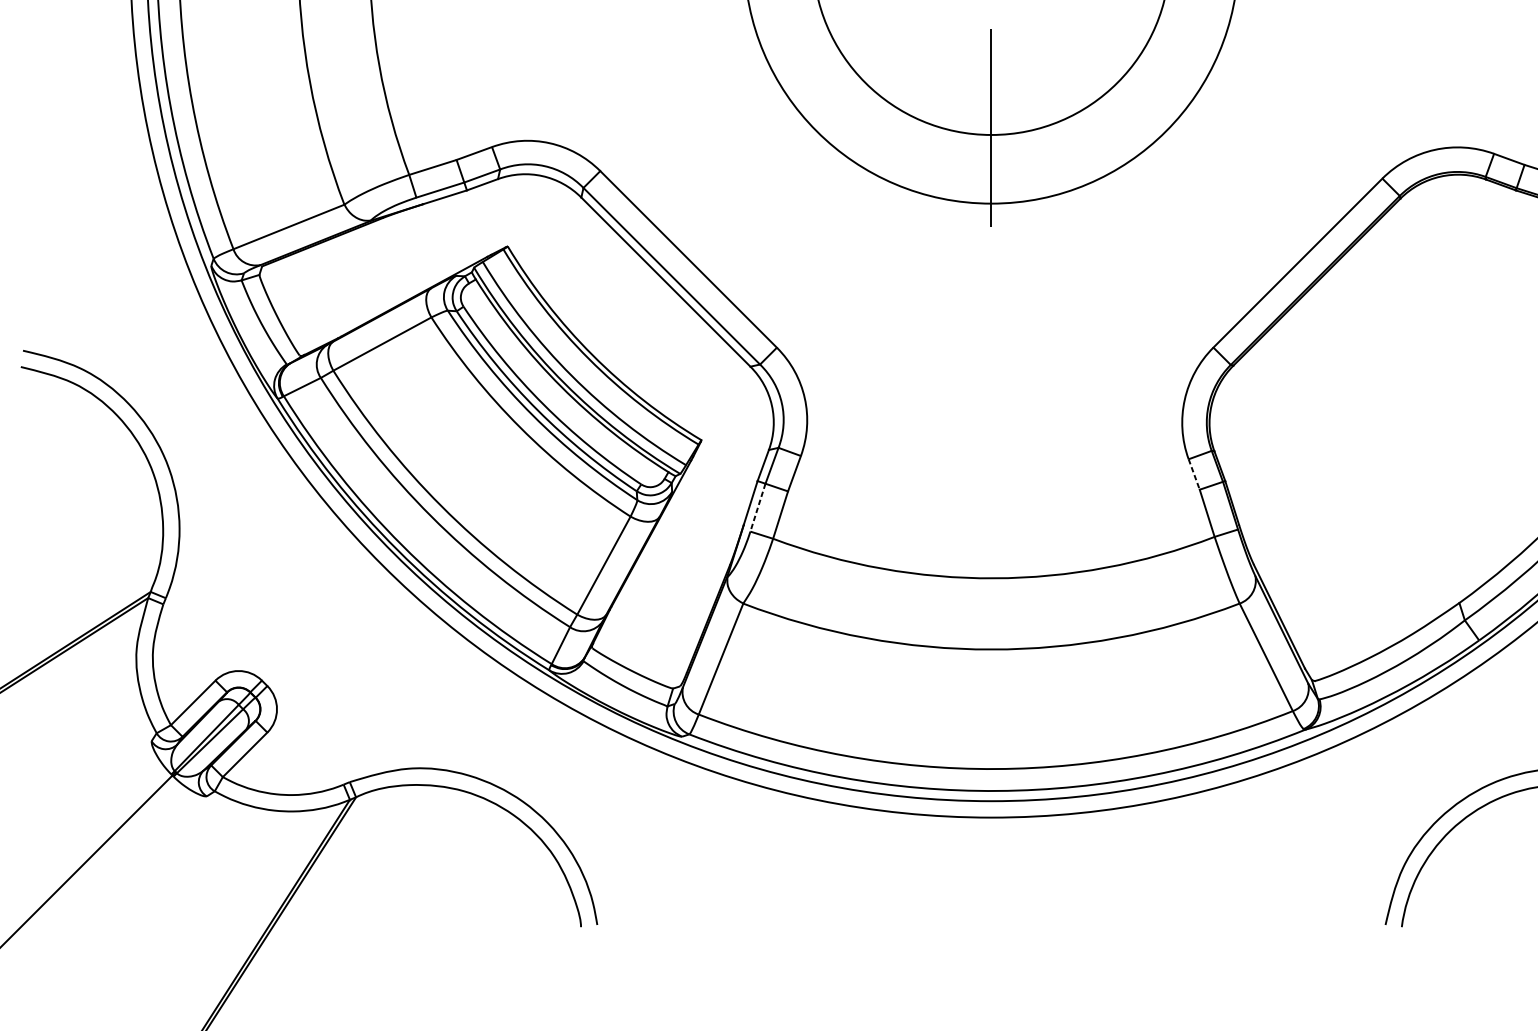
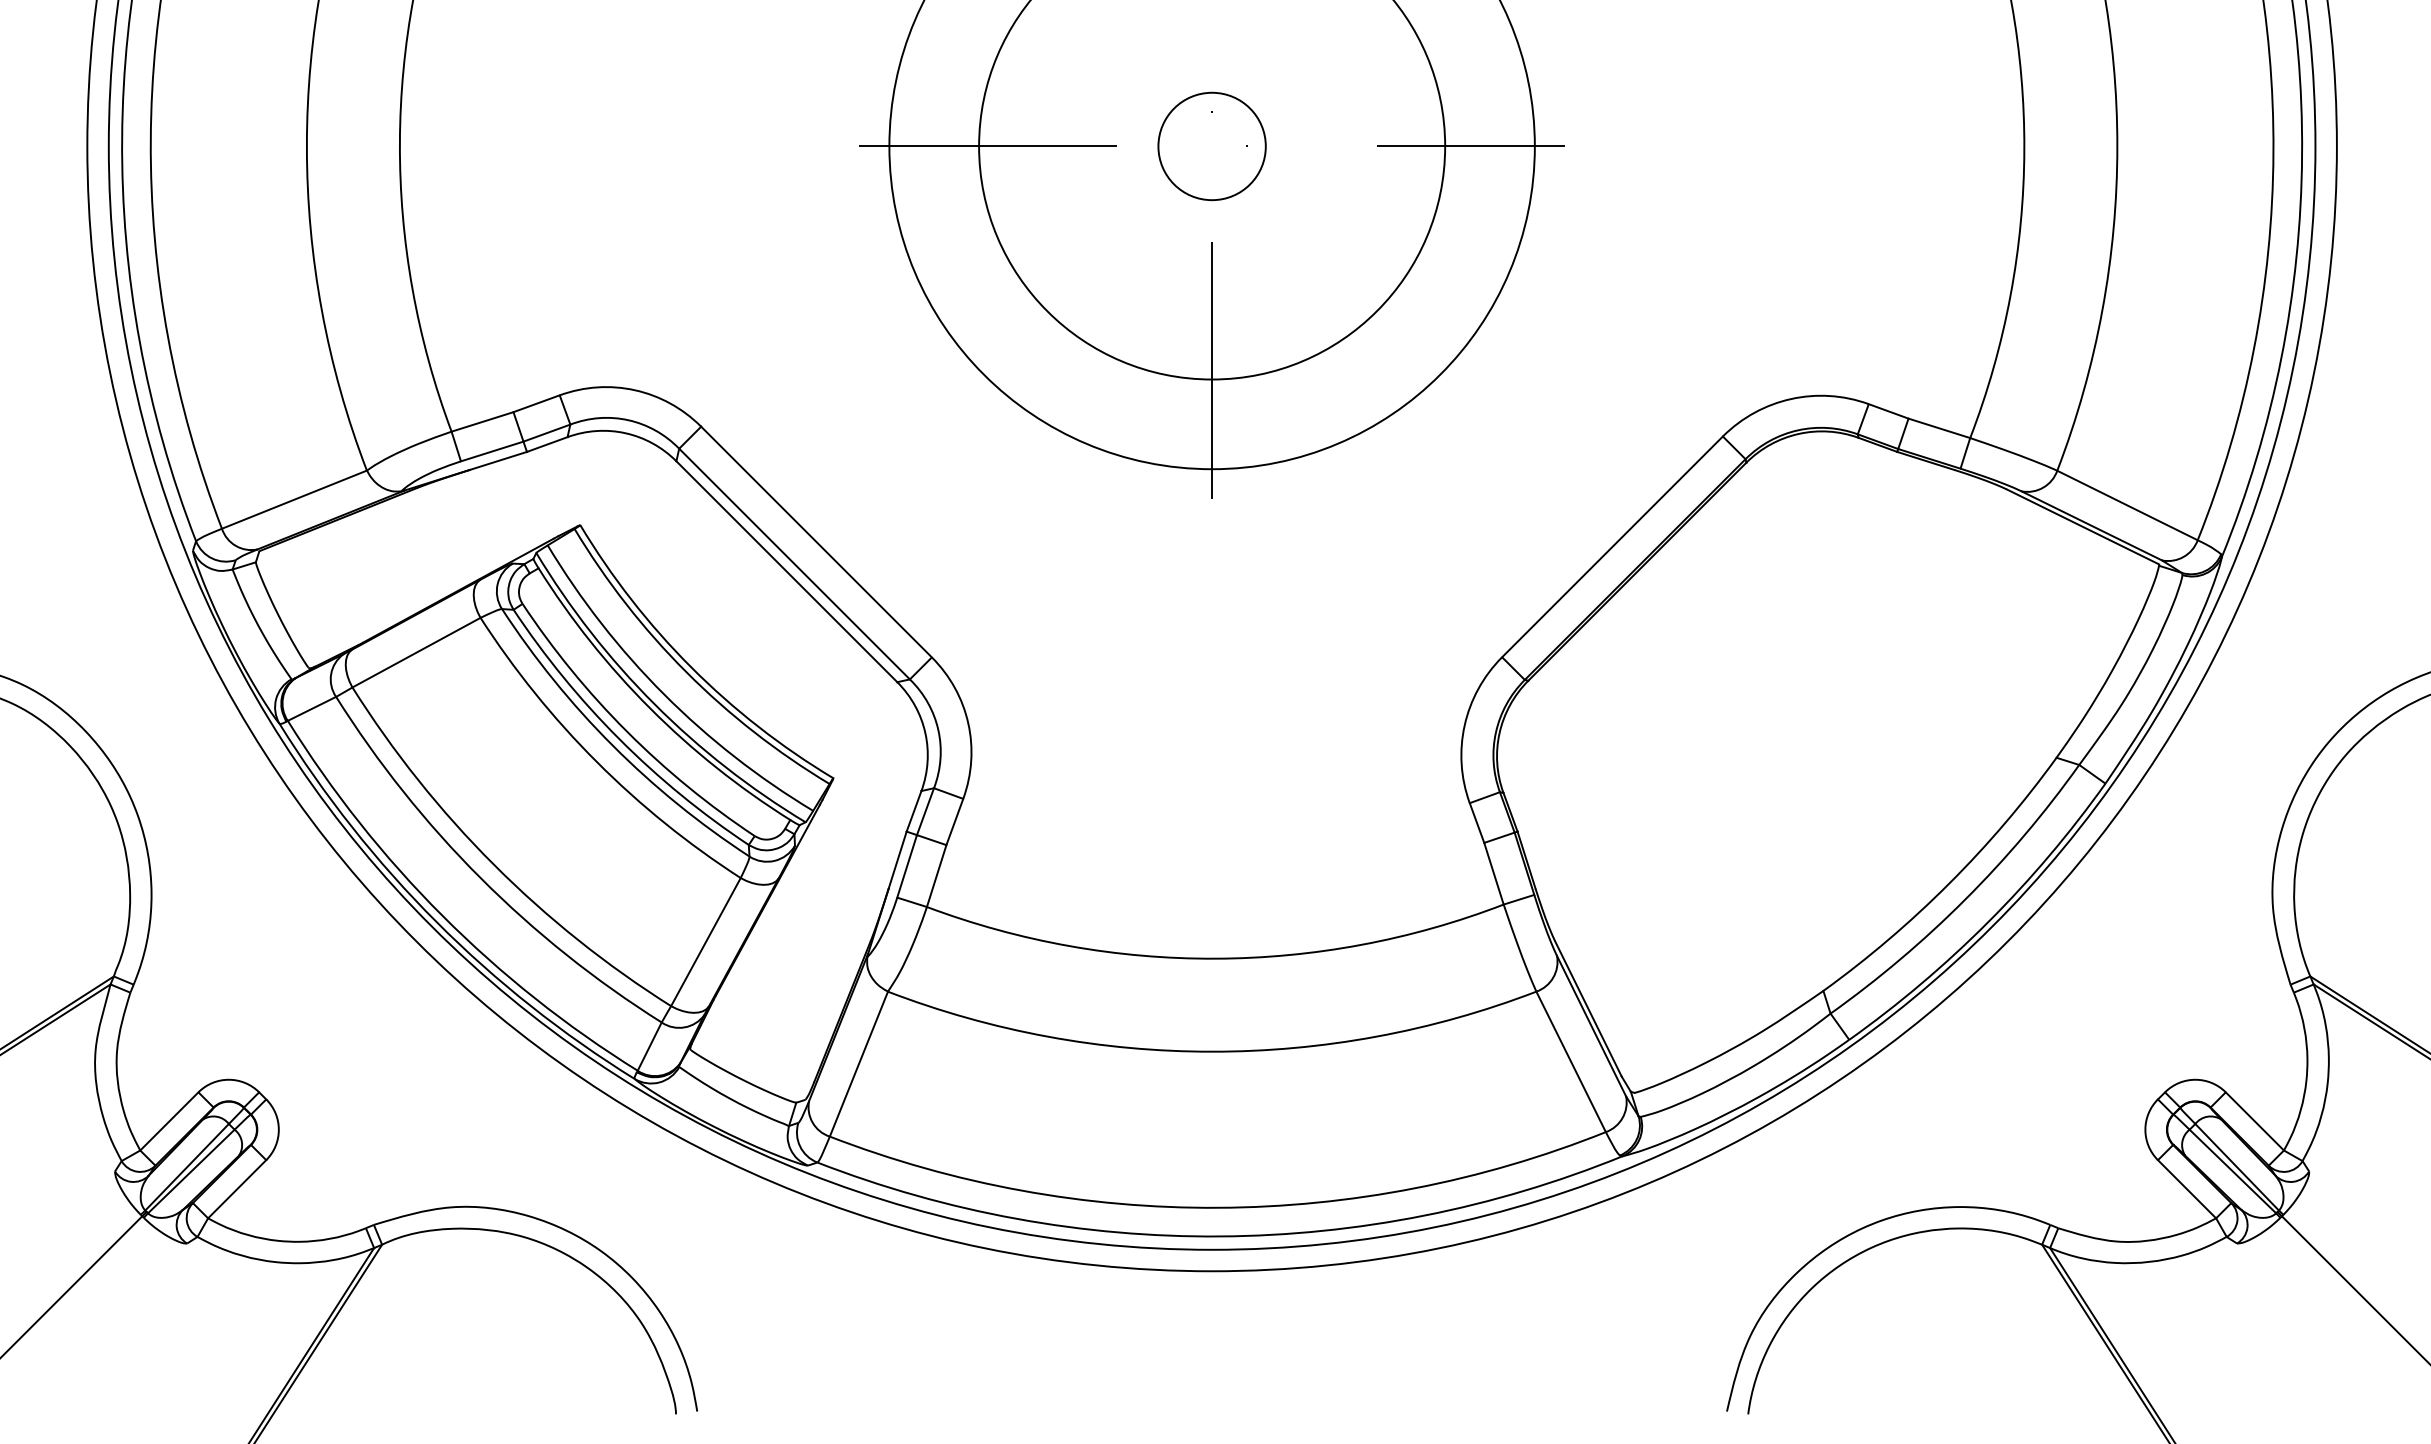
line: (1194, 474) -> (1477, 823), dashed -> solid
line: (758, 507) -> (907, 866), dashed -> solid

